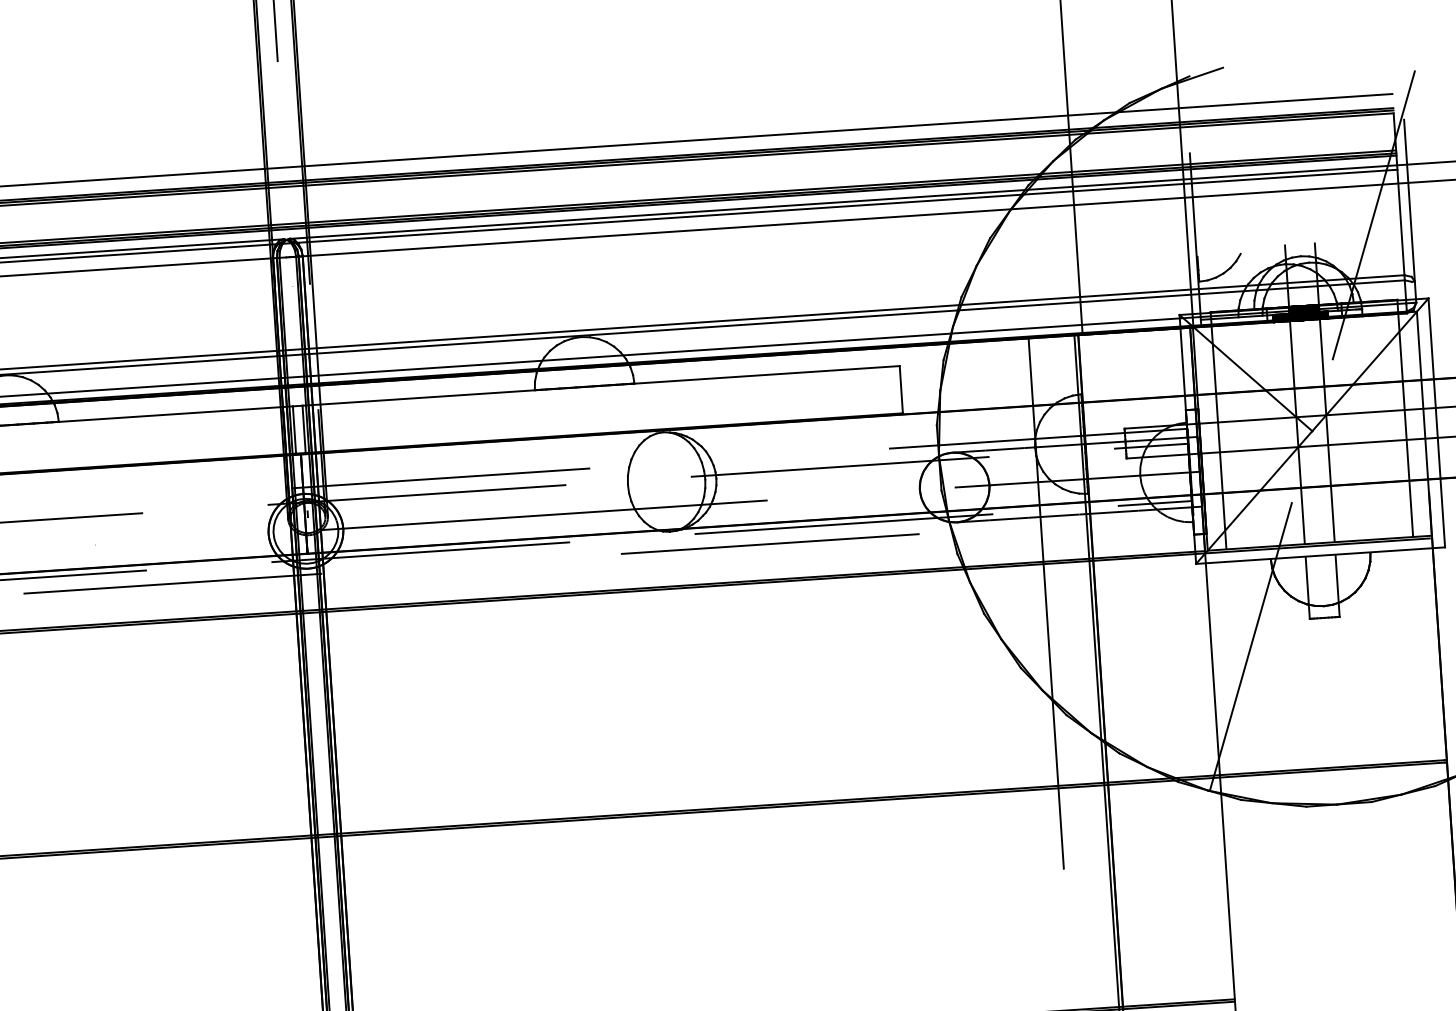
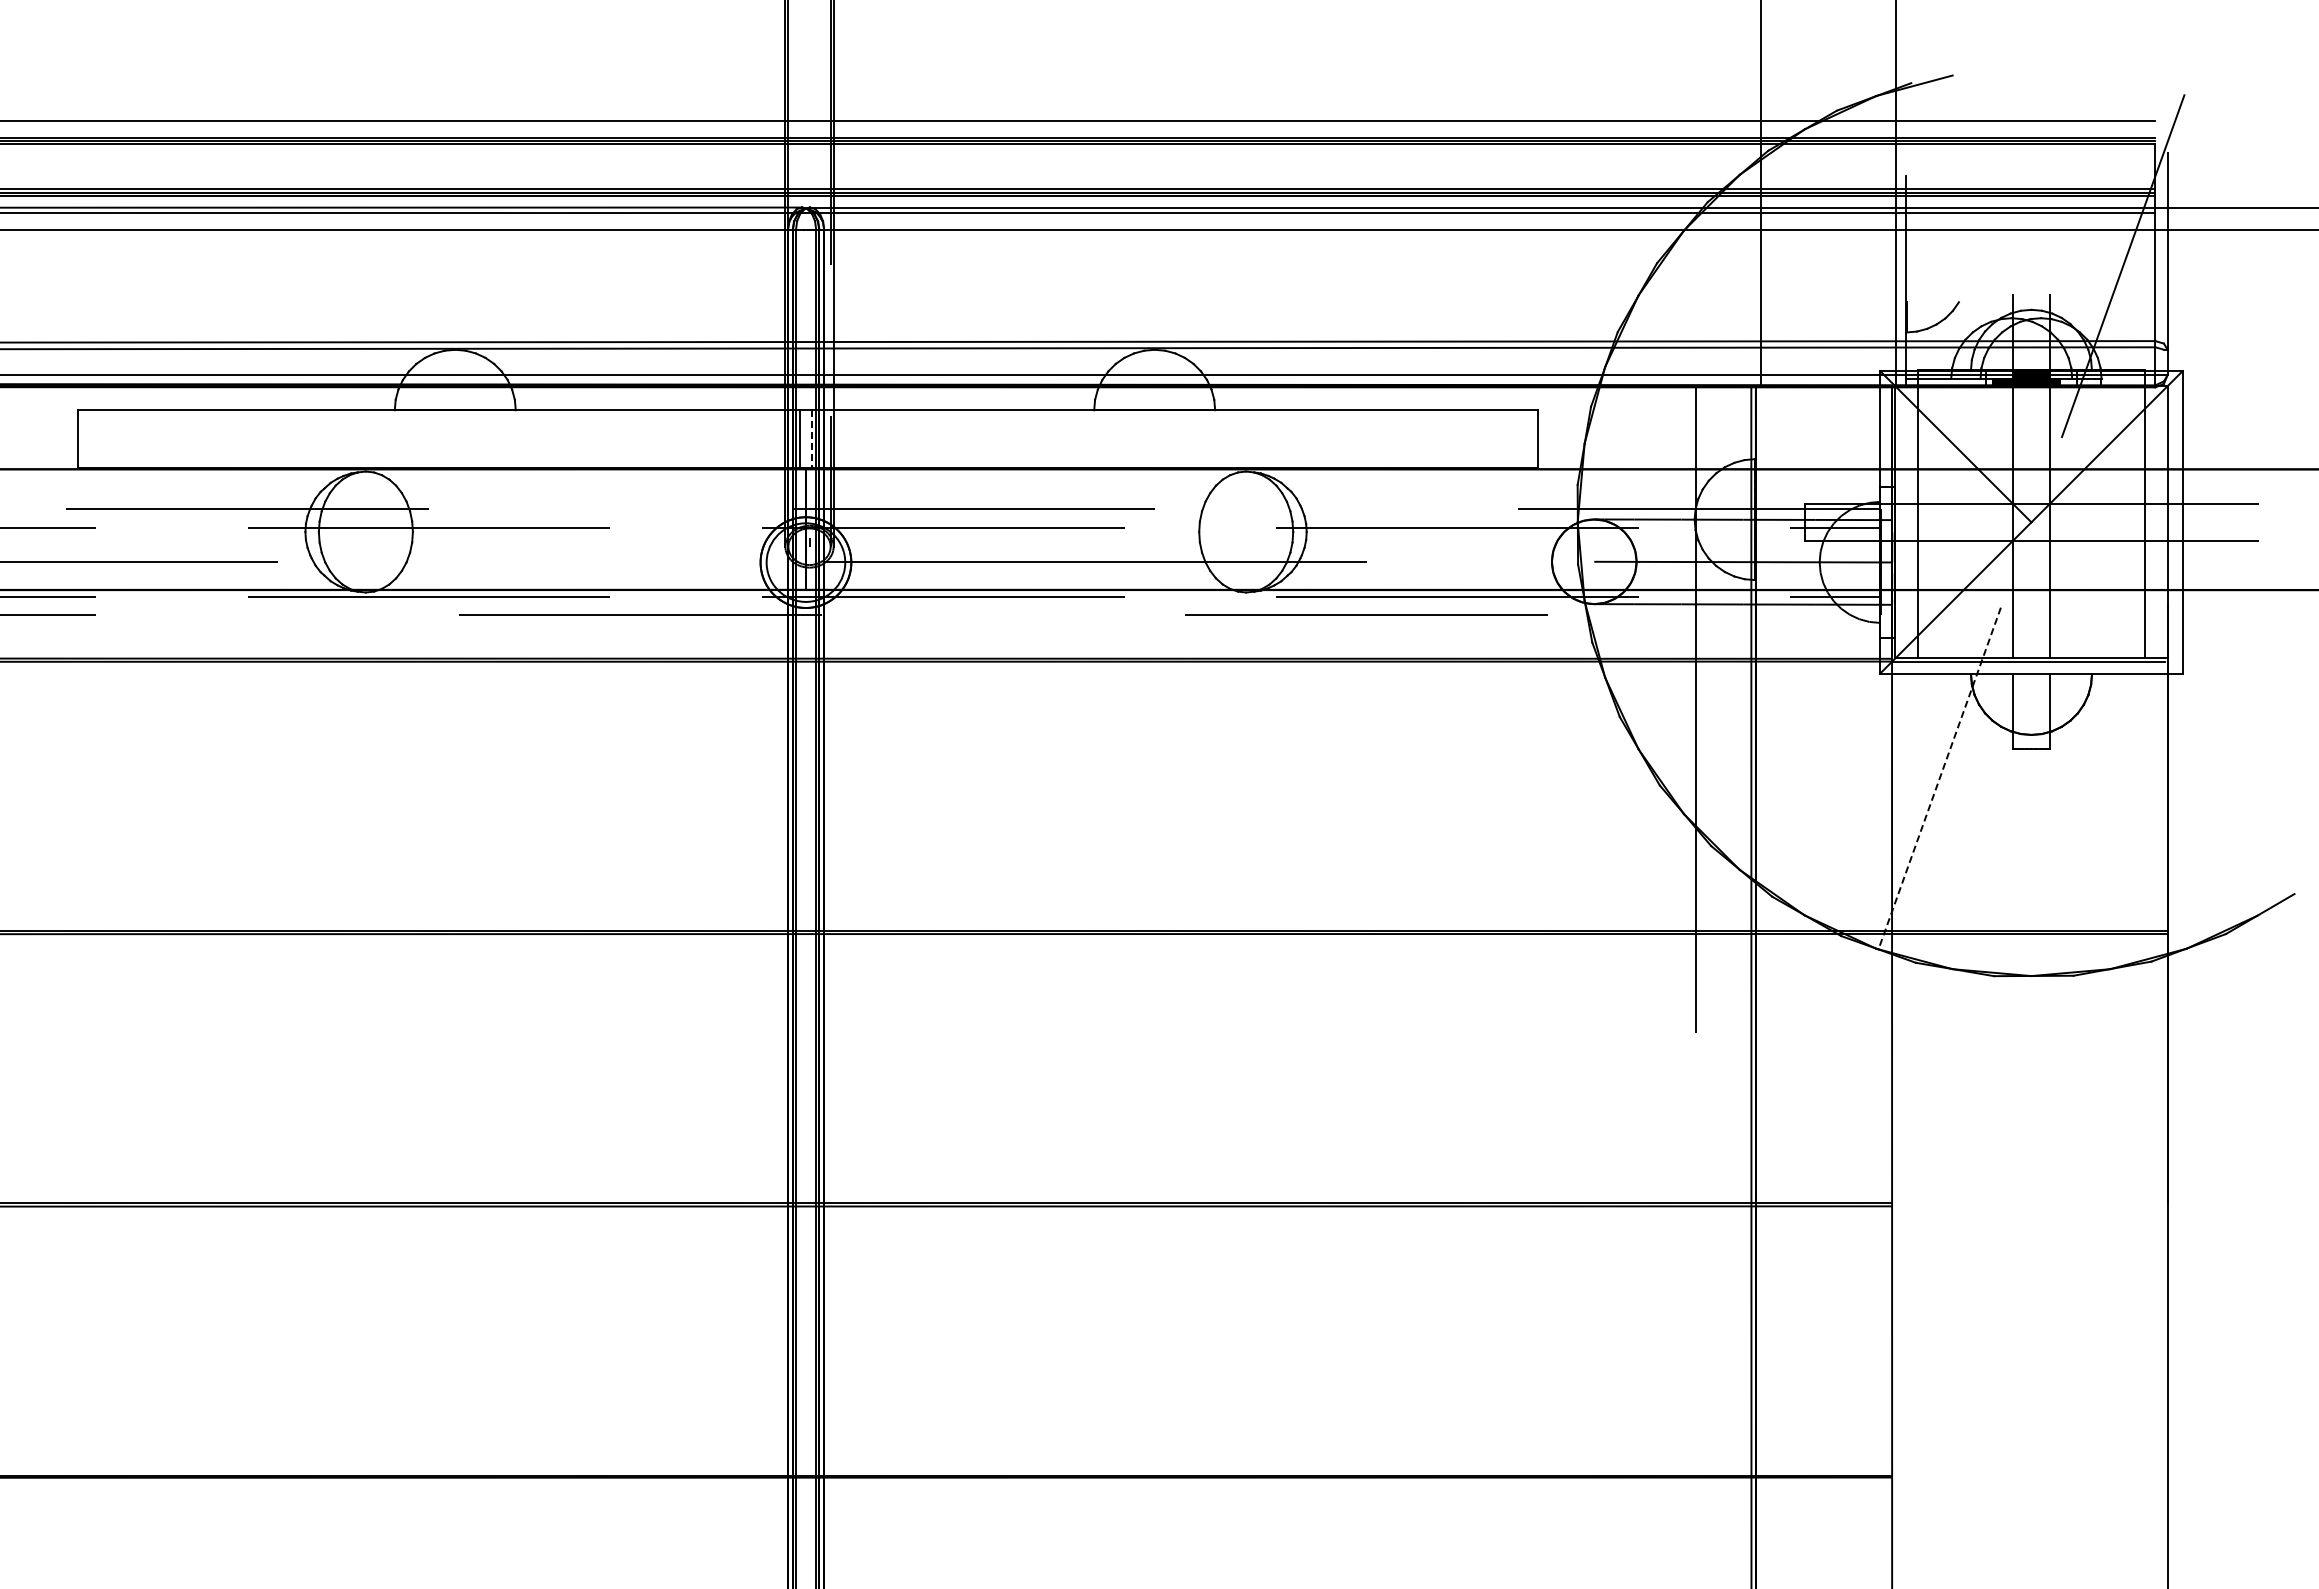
line: (303, 429) -> (811, 439), solid -> dashed
line: (1250, 647) -> (1939, 779), solid -> dashed

